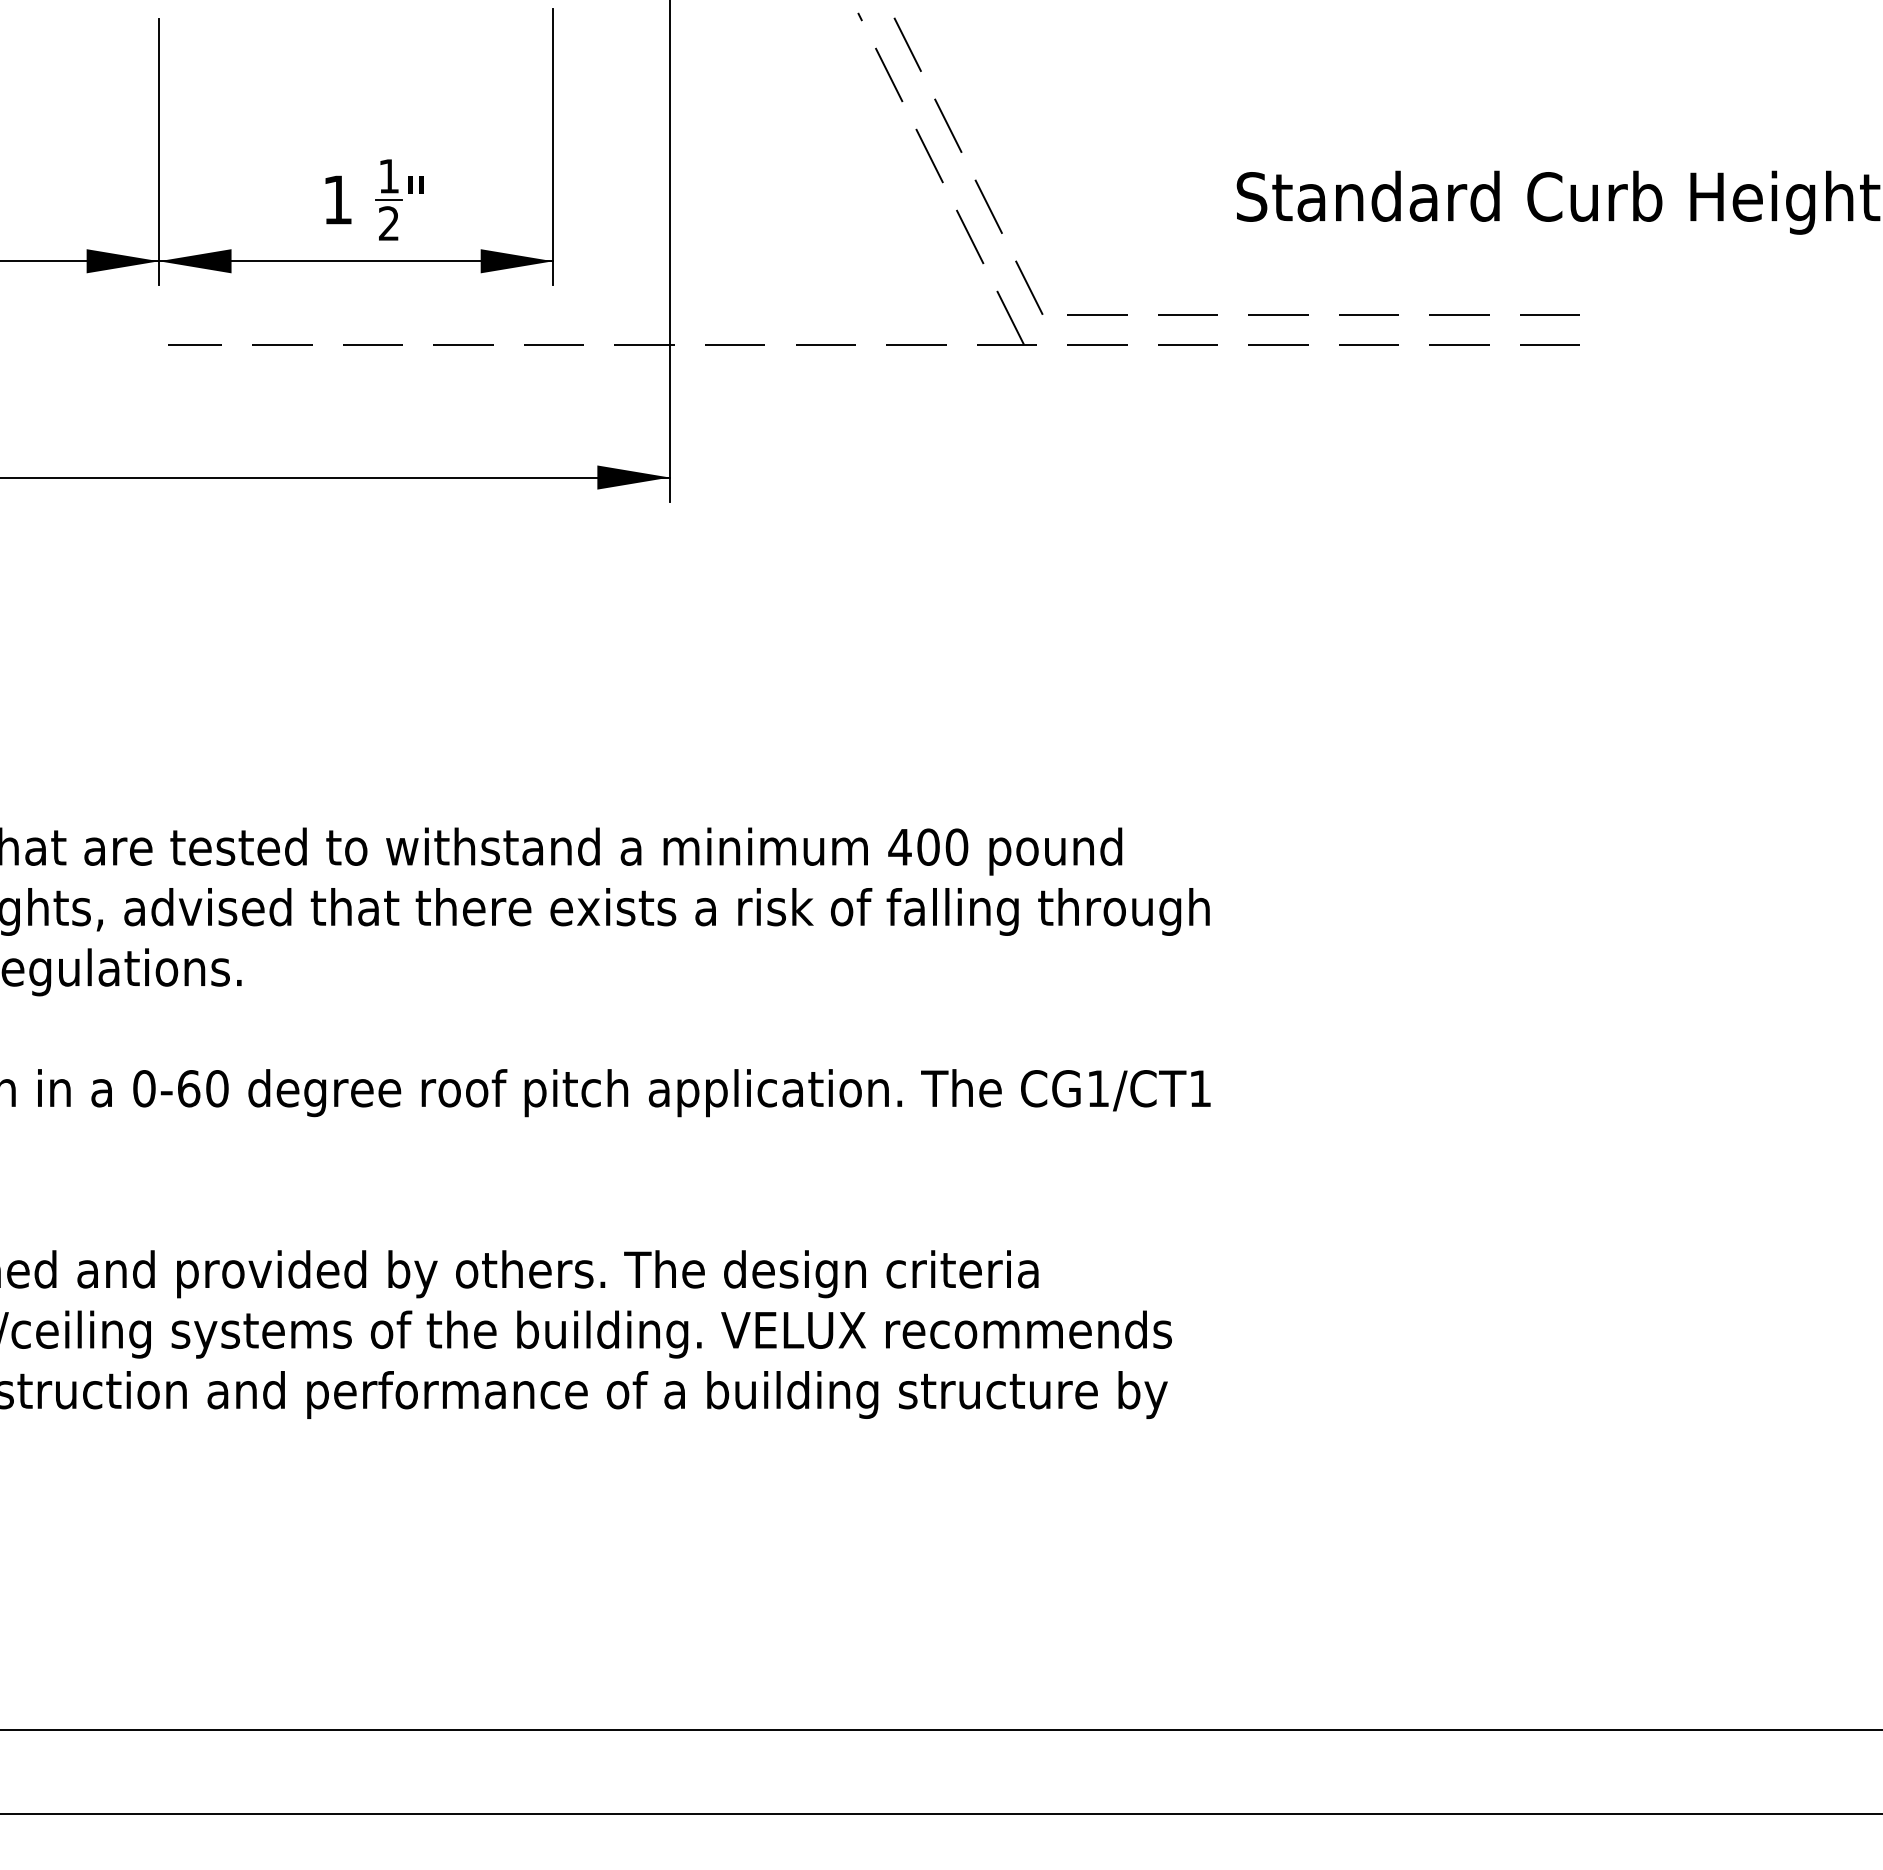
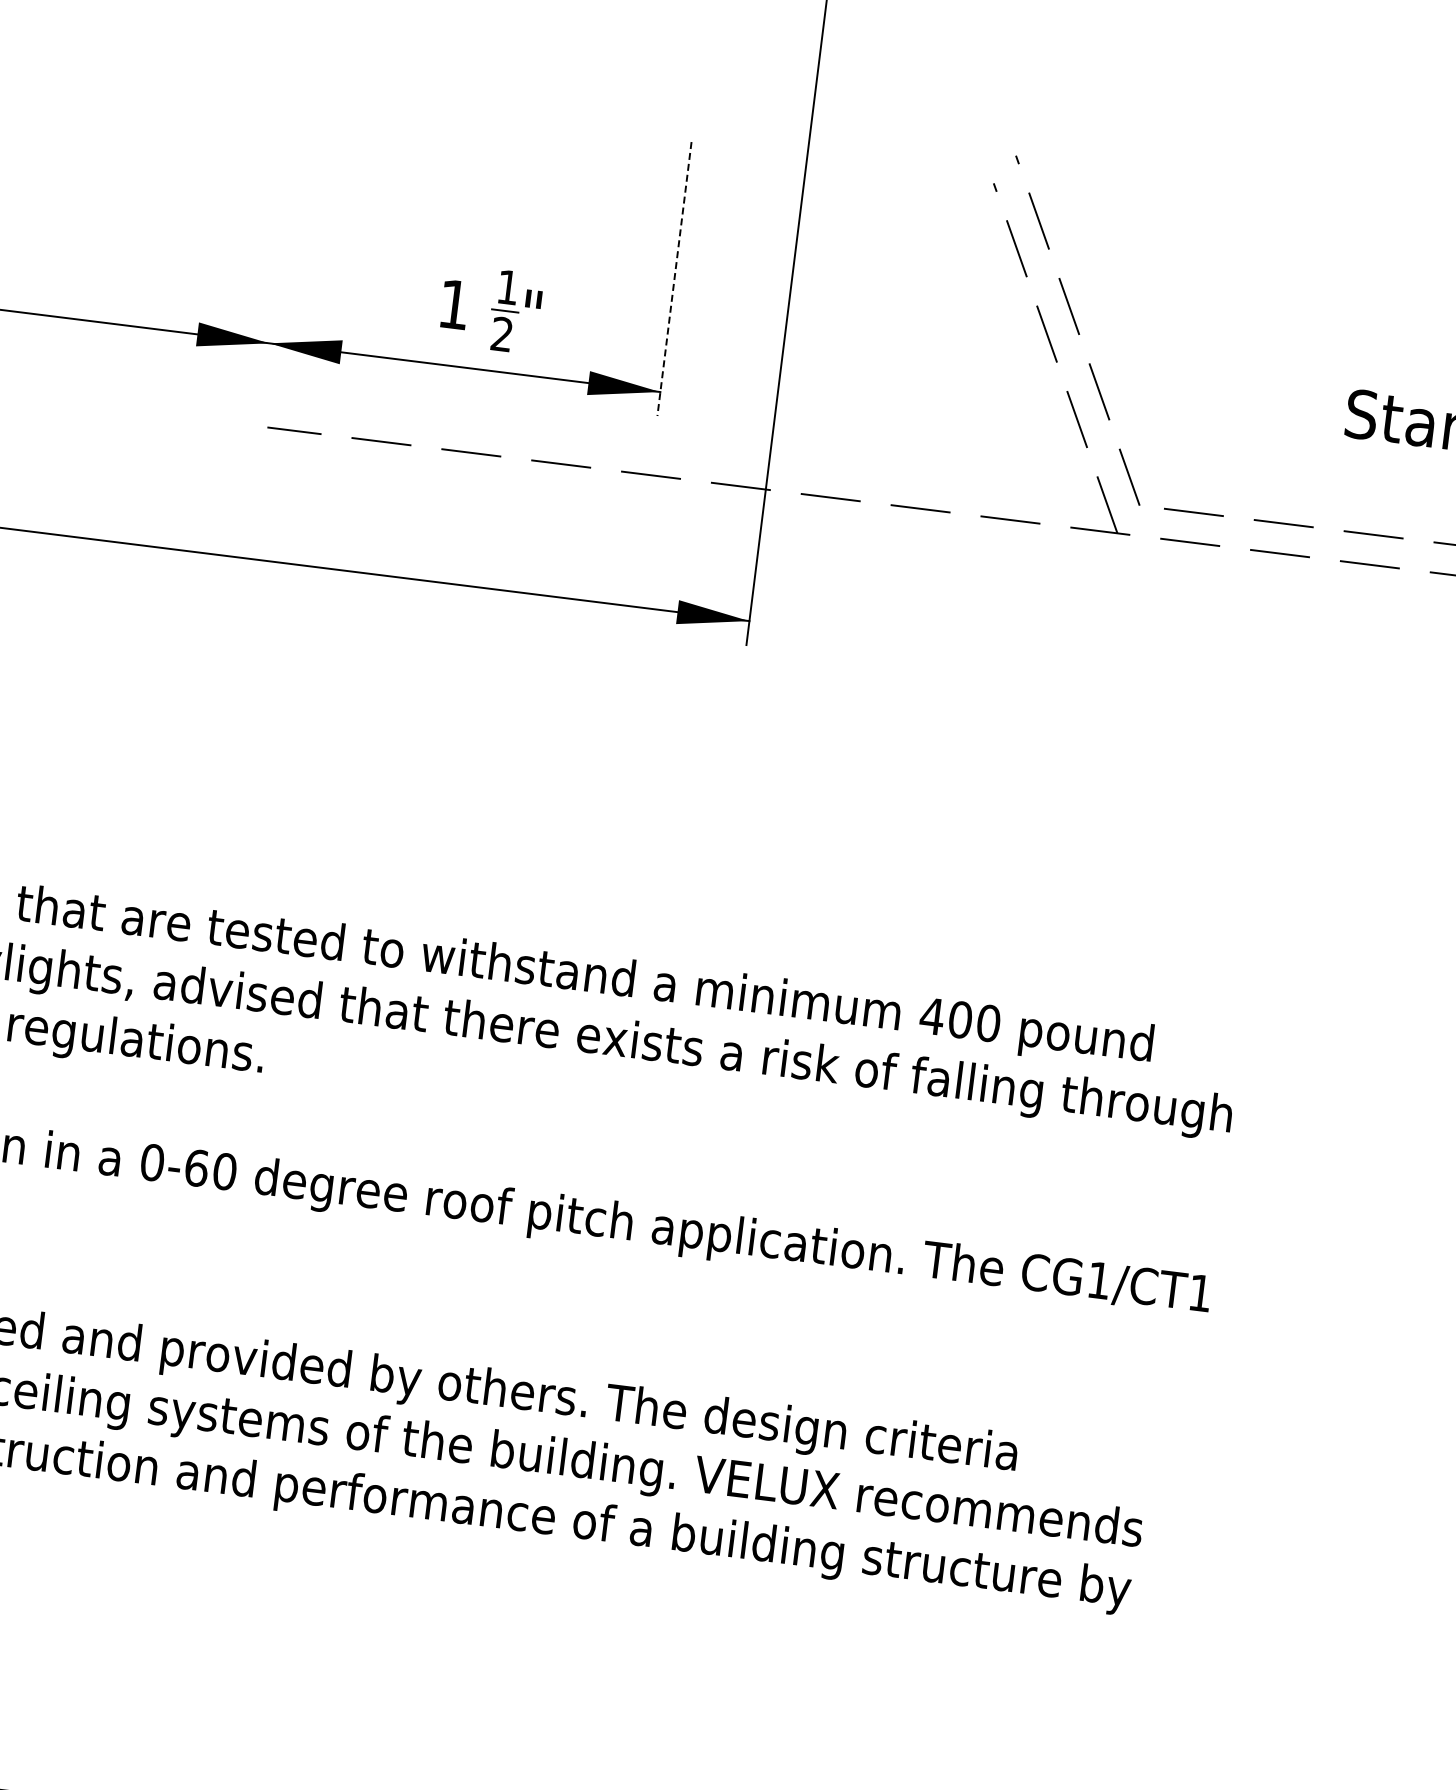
line: (553, 147) -> (674, 279), solid -> dashed
line: (159, 151) -> (283, 234), removed

